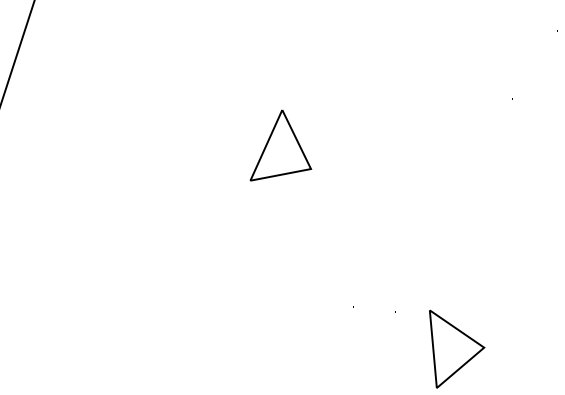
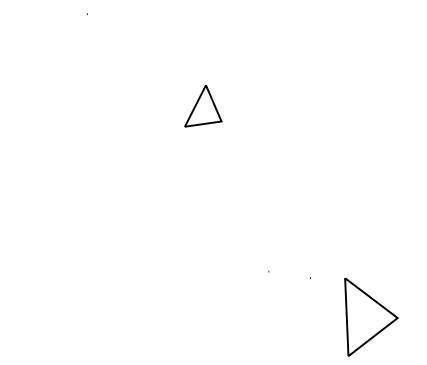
part: (280, 145) -> (203, 106), size x0.6

